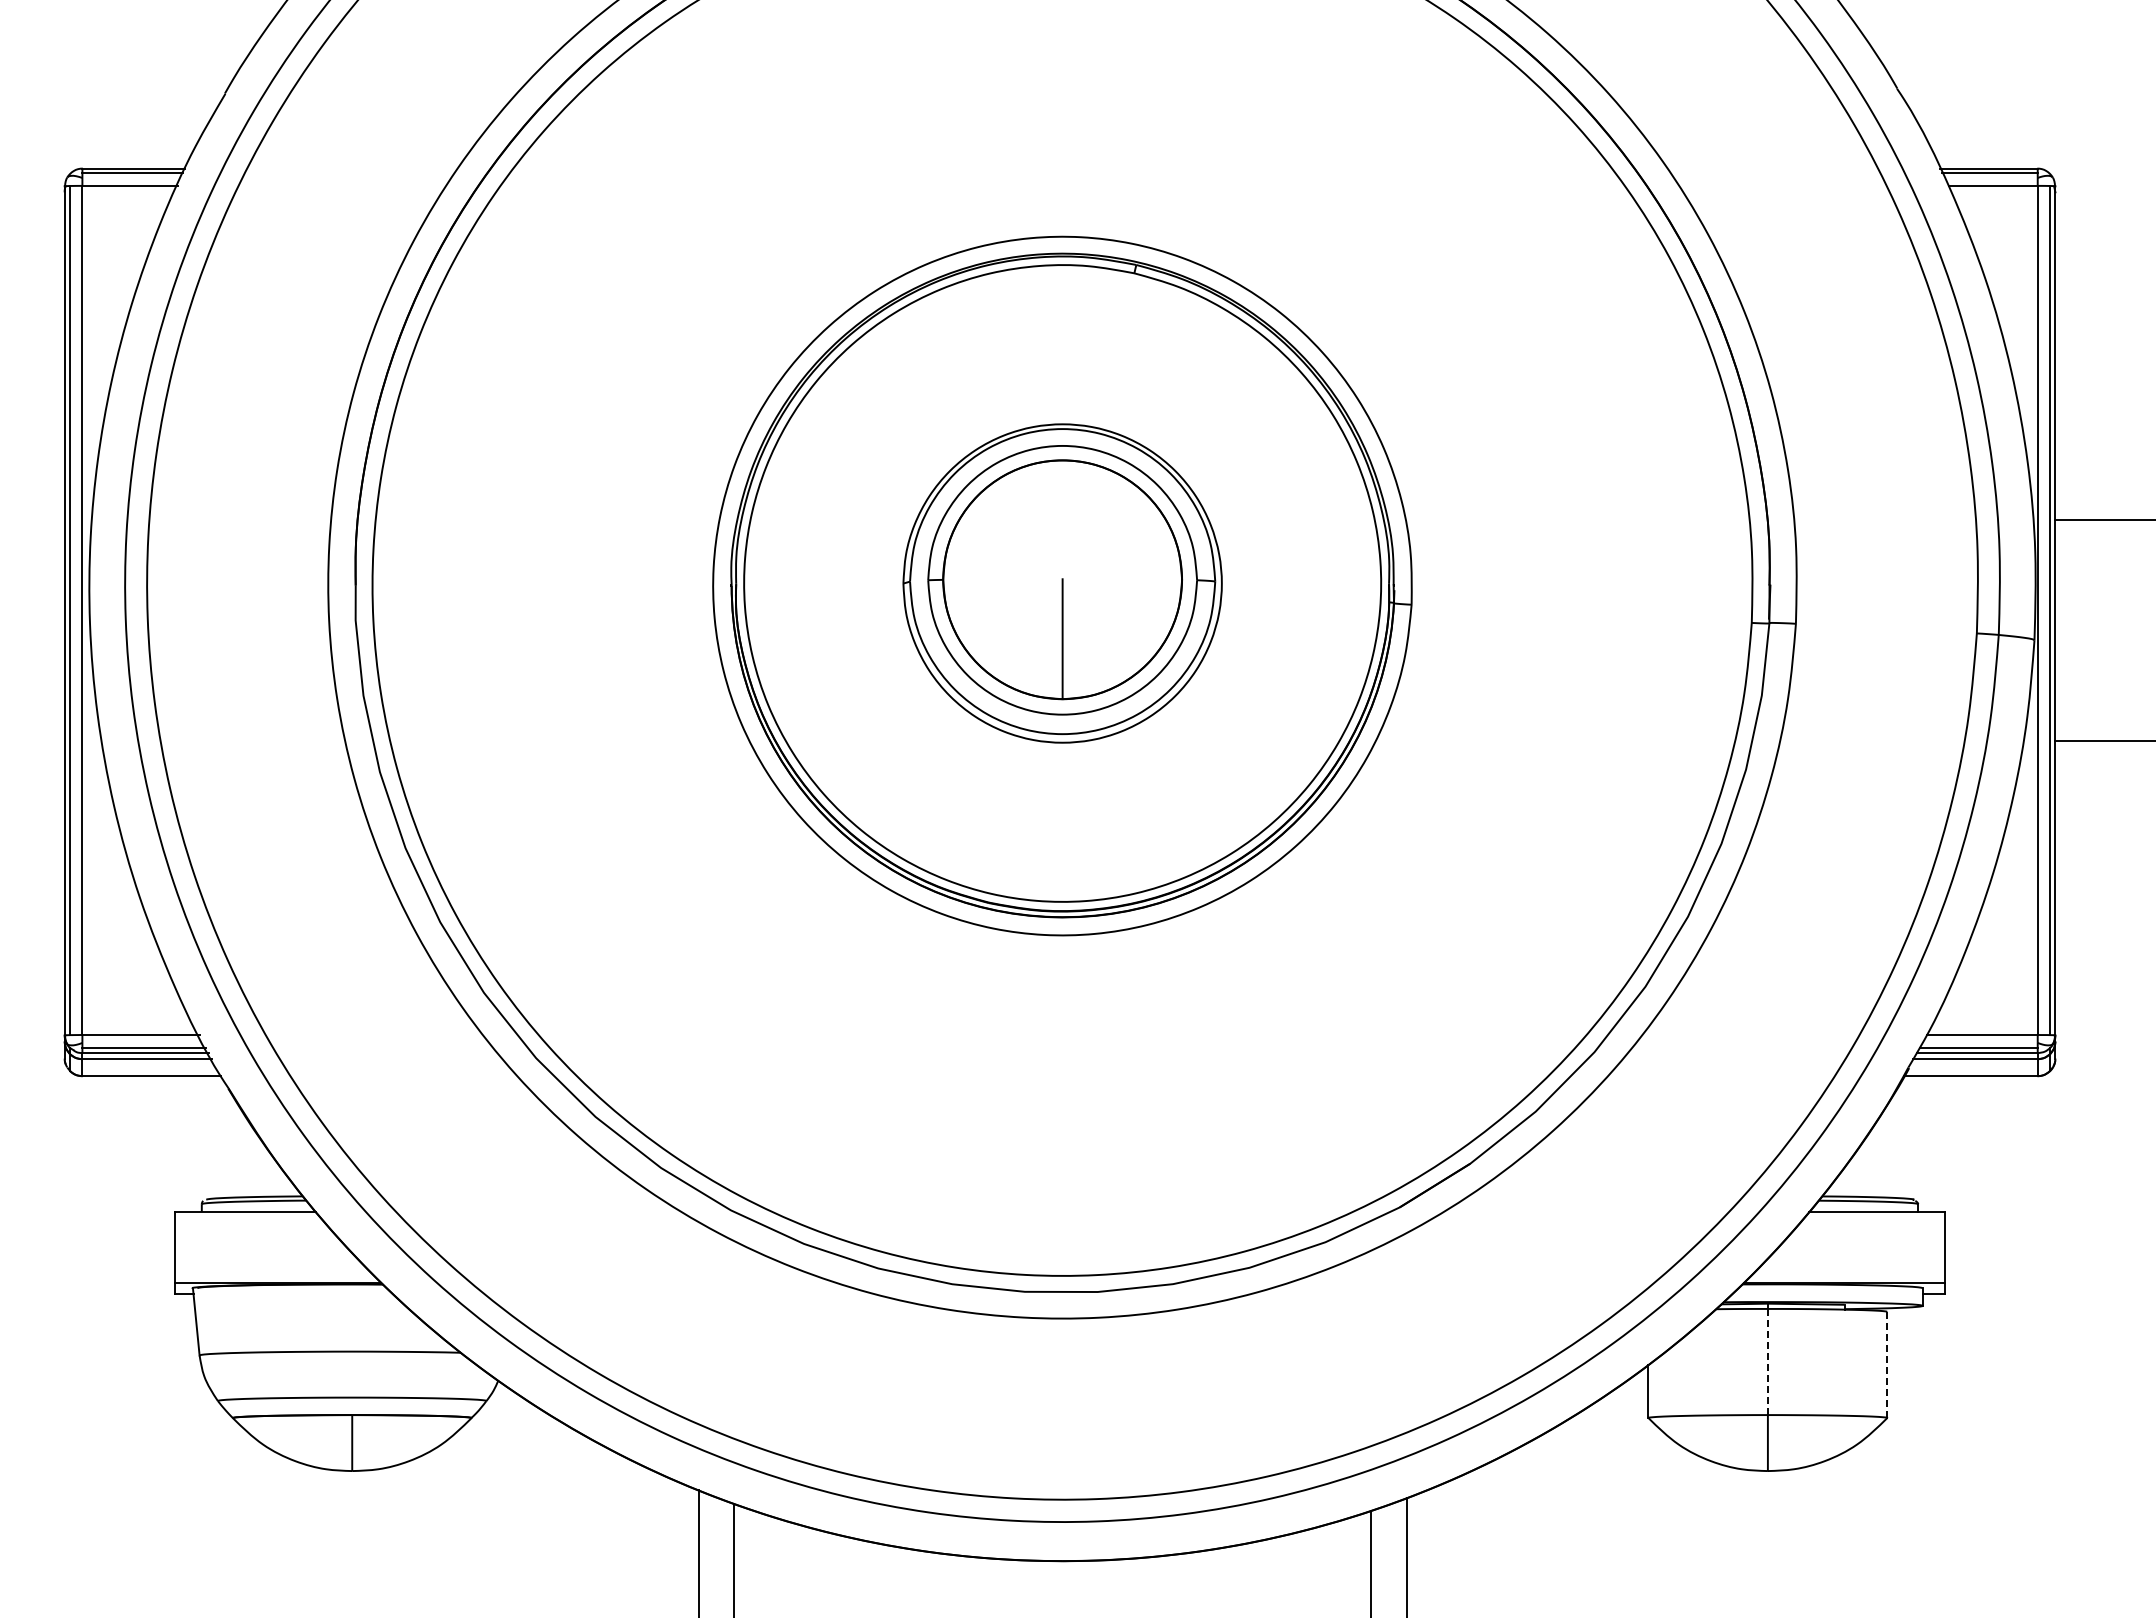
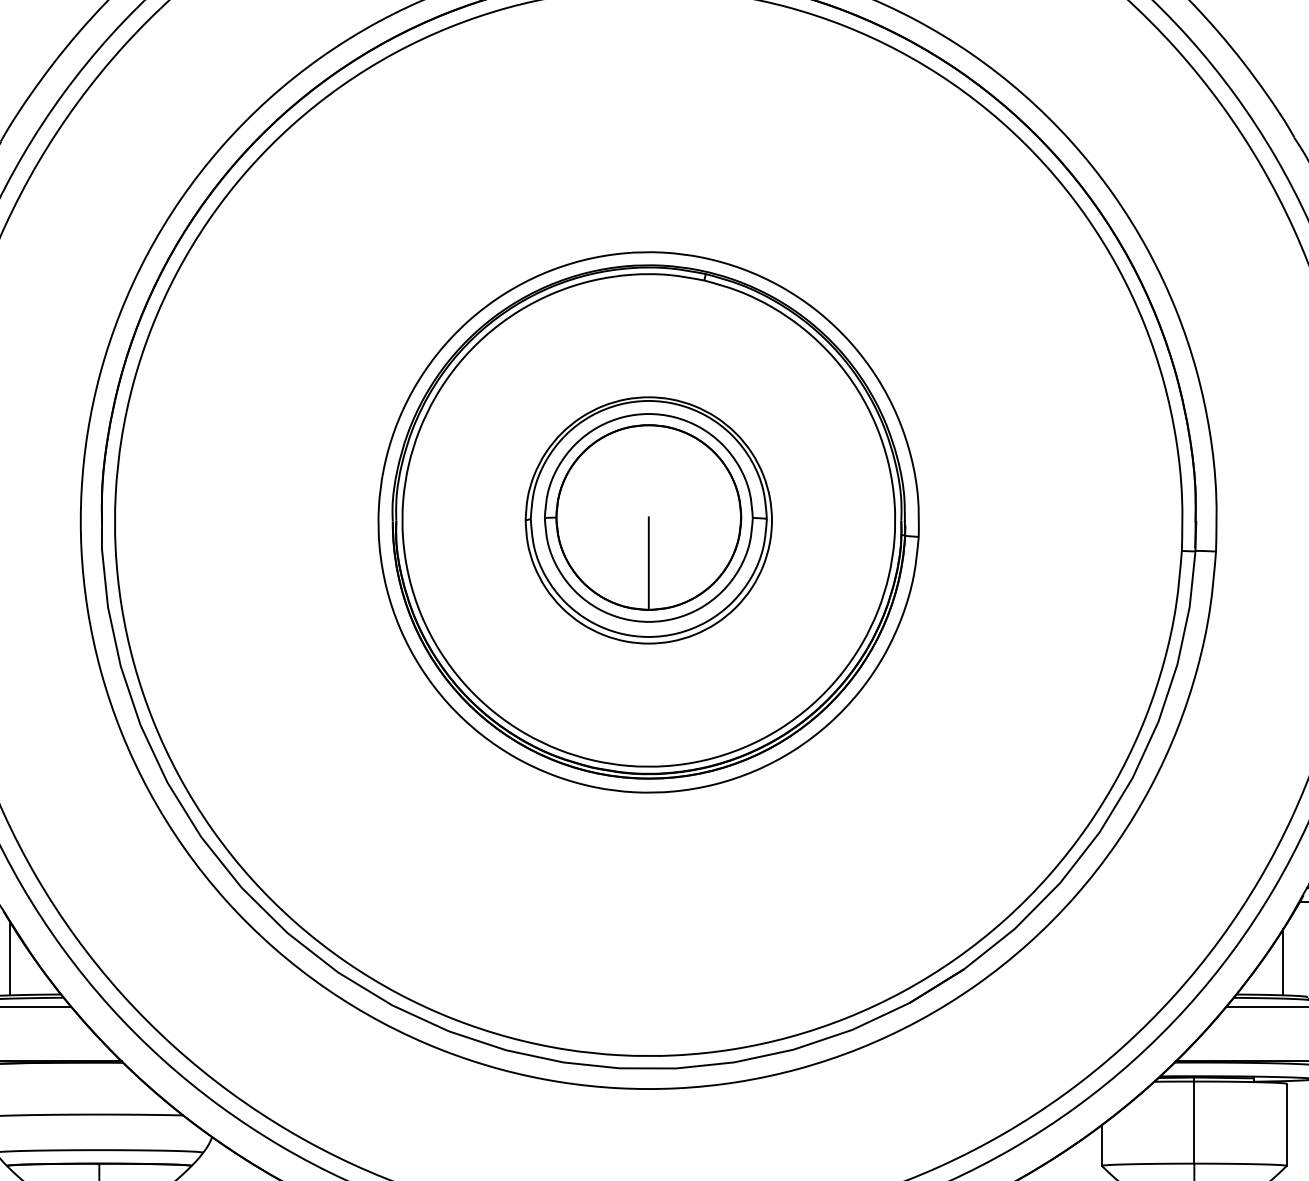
line: (237, 1150) -> (10, 959), added
line: (1882, 1154) -> (1282, 962), added
line: (1767, 1362) -> (1194, 1122), dashed -> solid
line: (1887, 1365) -> (1286, 1125), dashed -> solid

